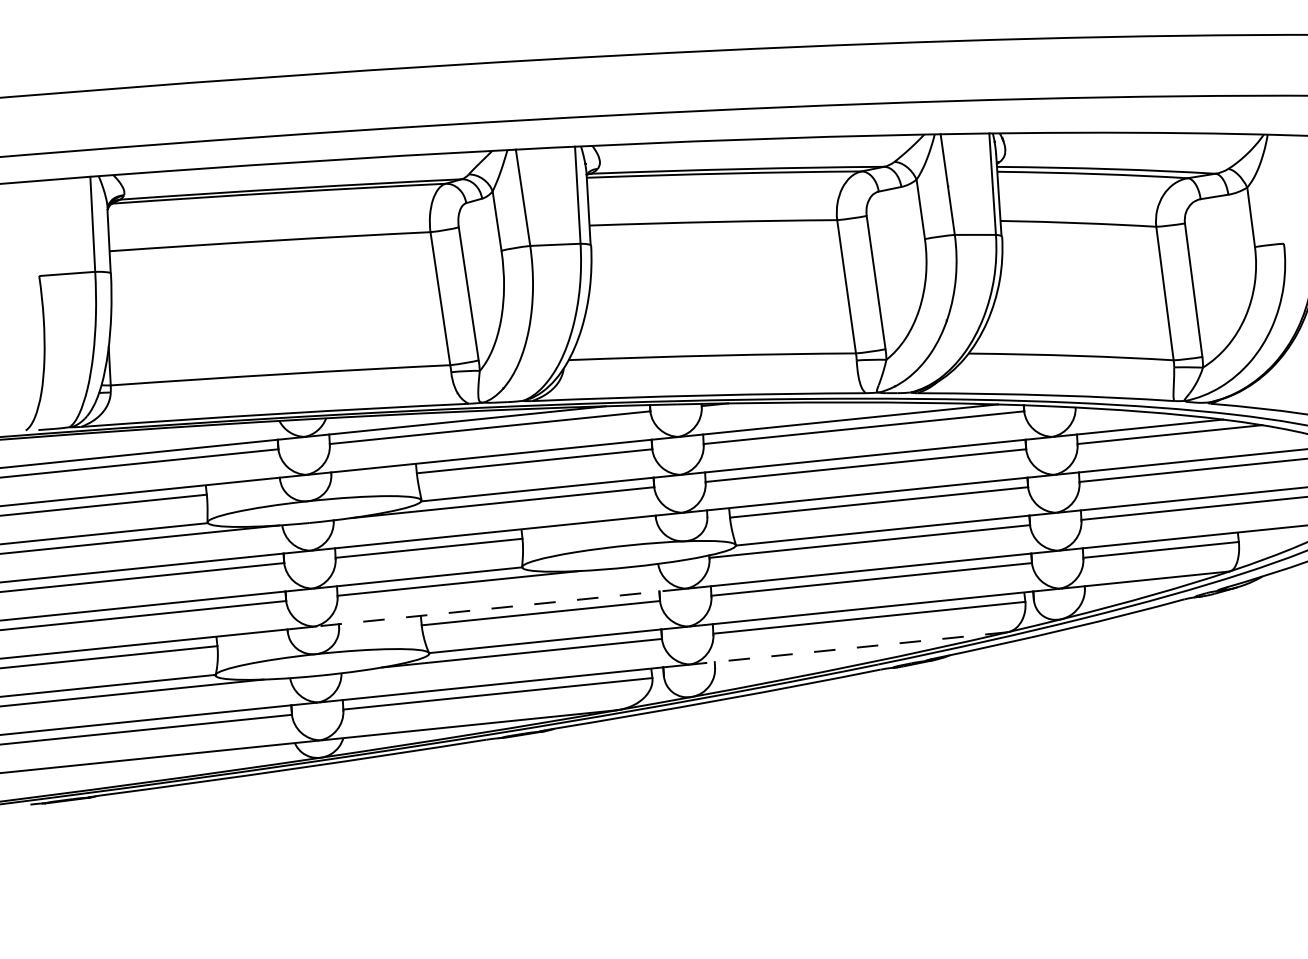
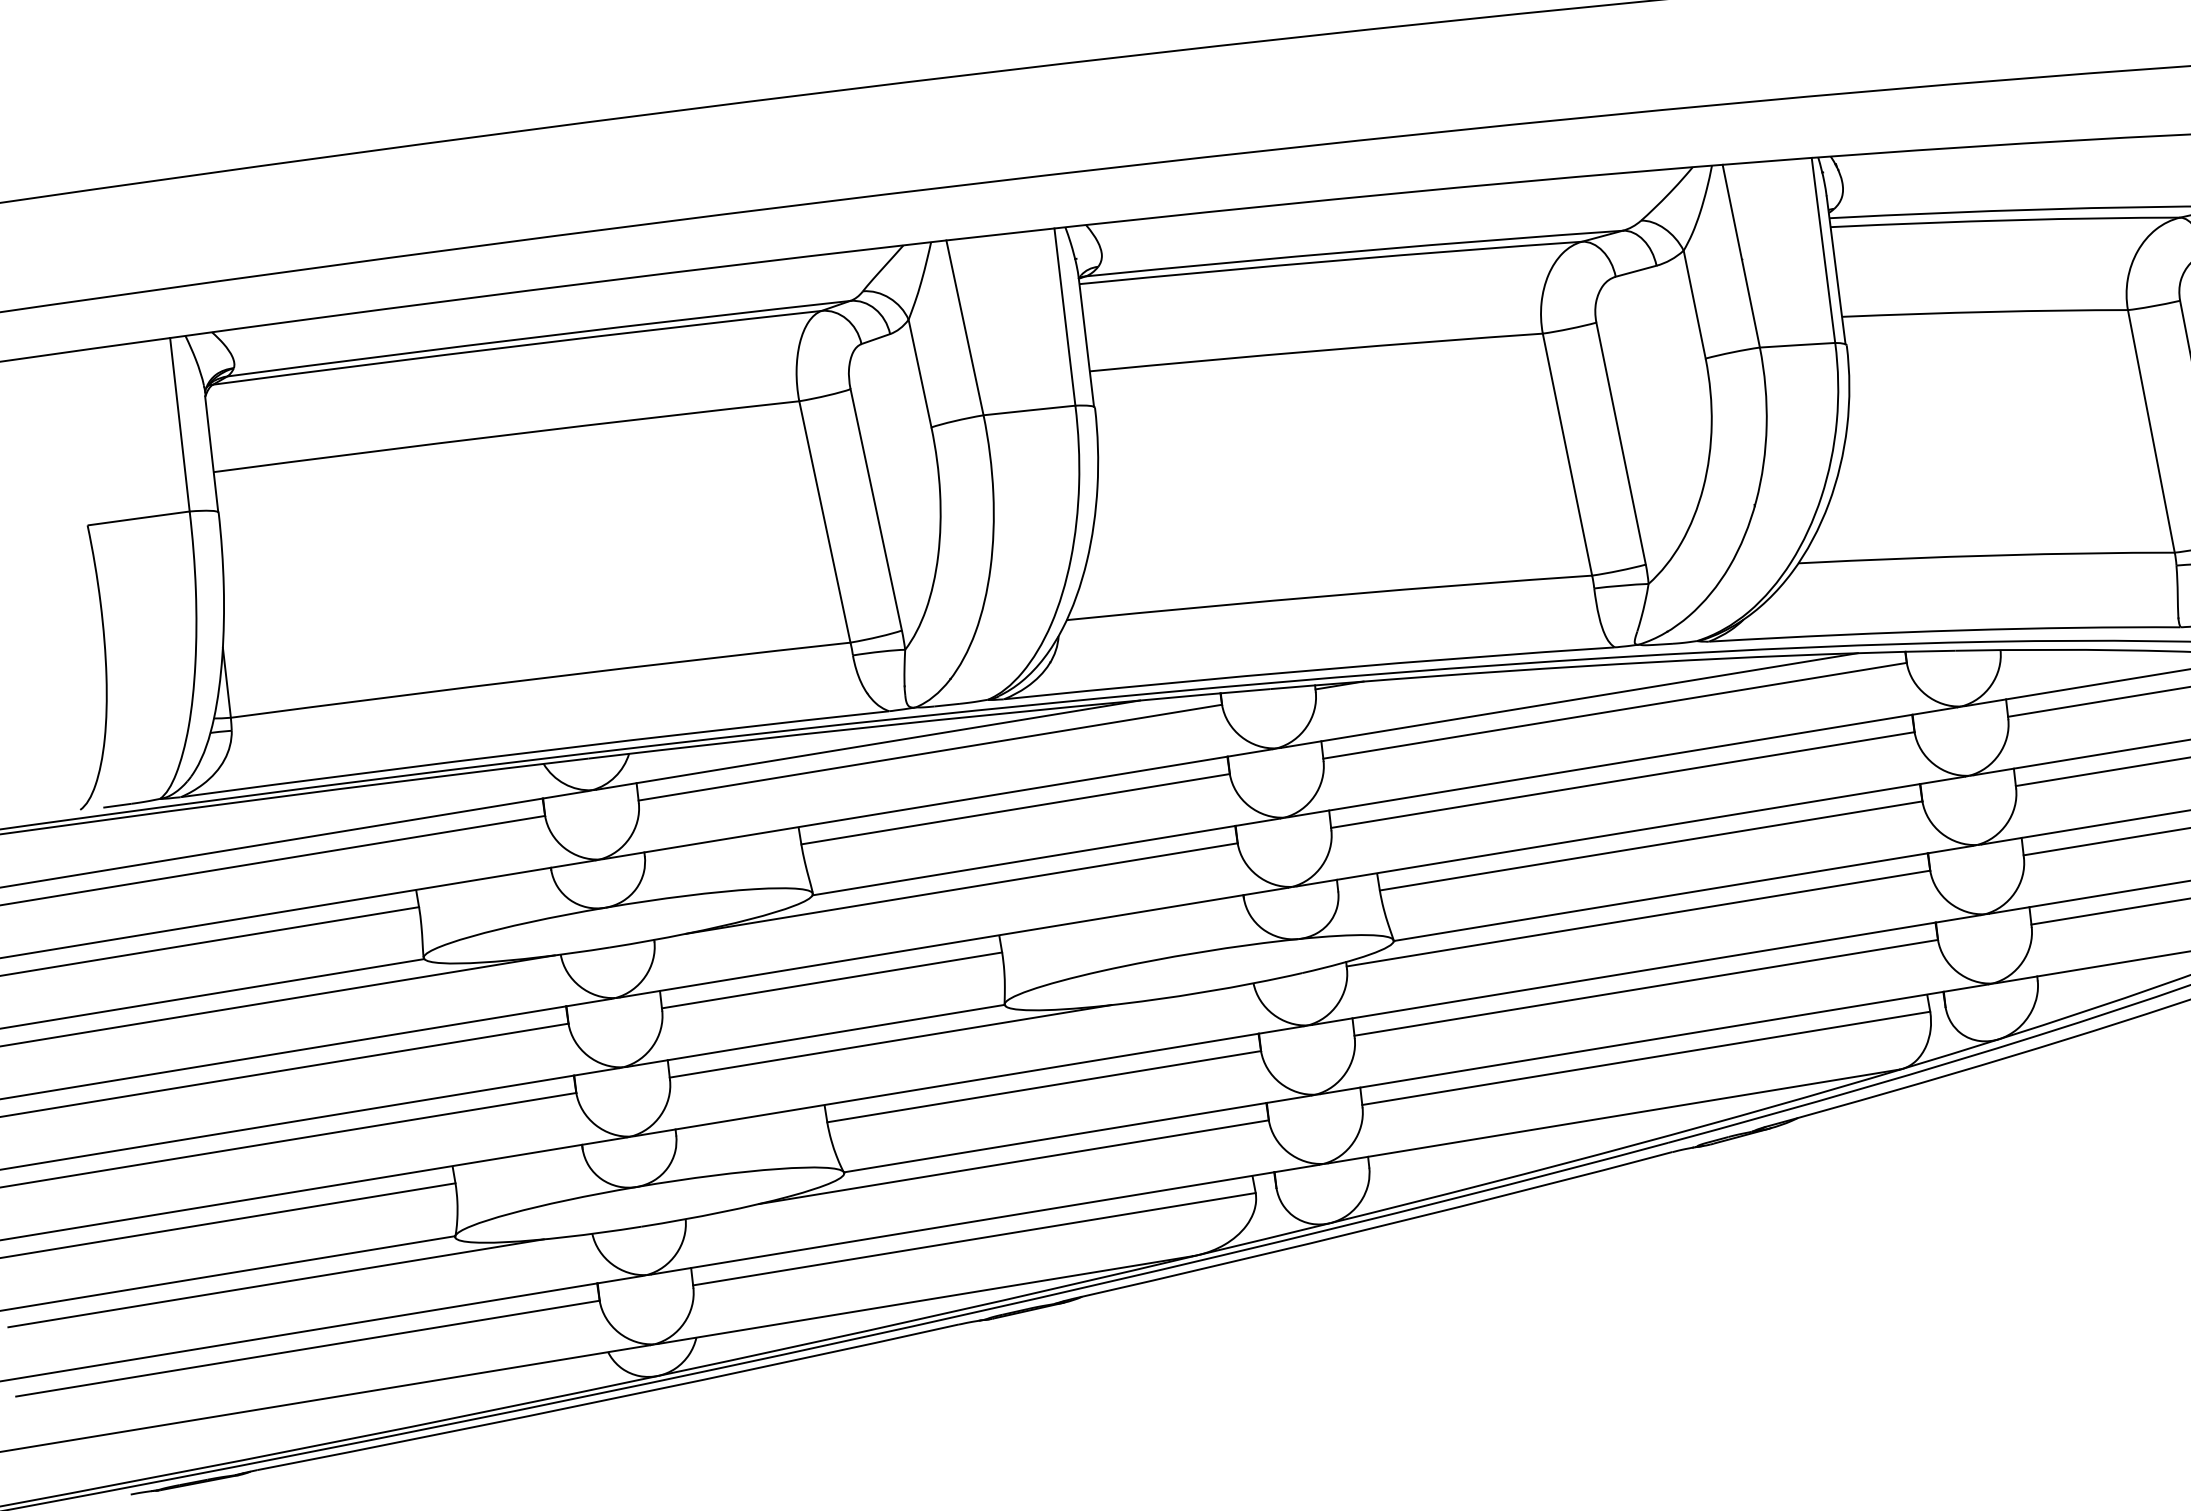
line: (500, 607) -> (969, 1080), dashed -> solid
line: (849, 648) -> (1613, 1116), dashed -> solid

